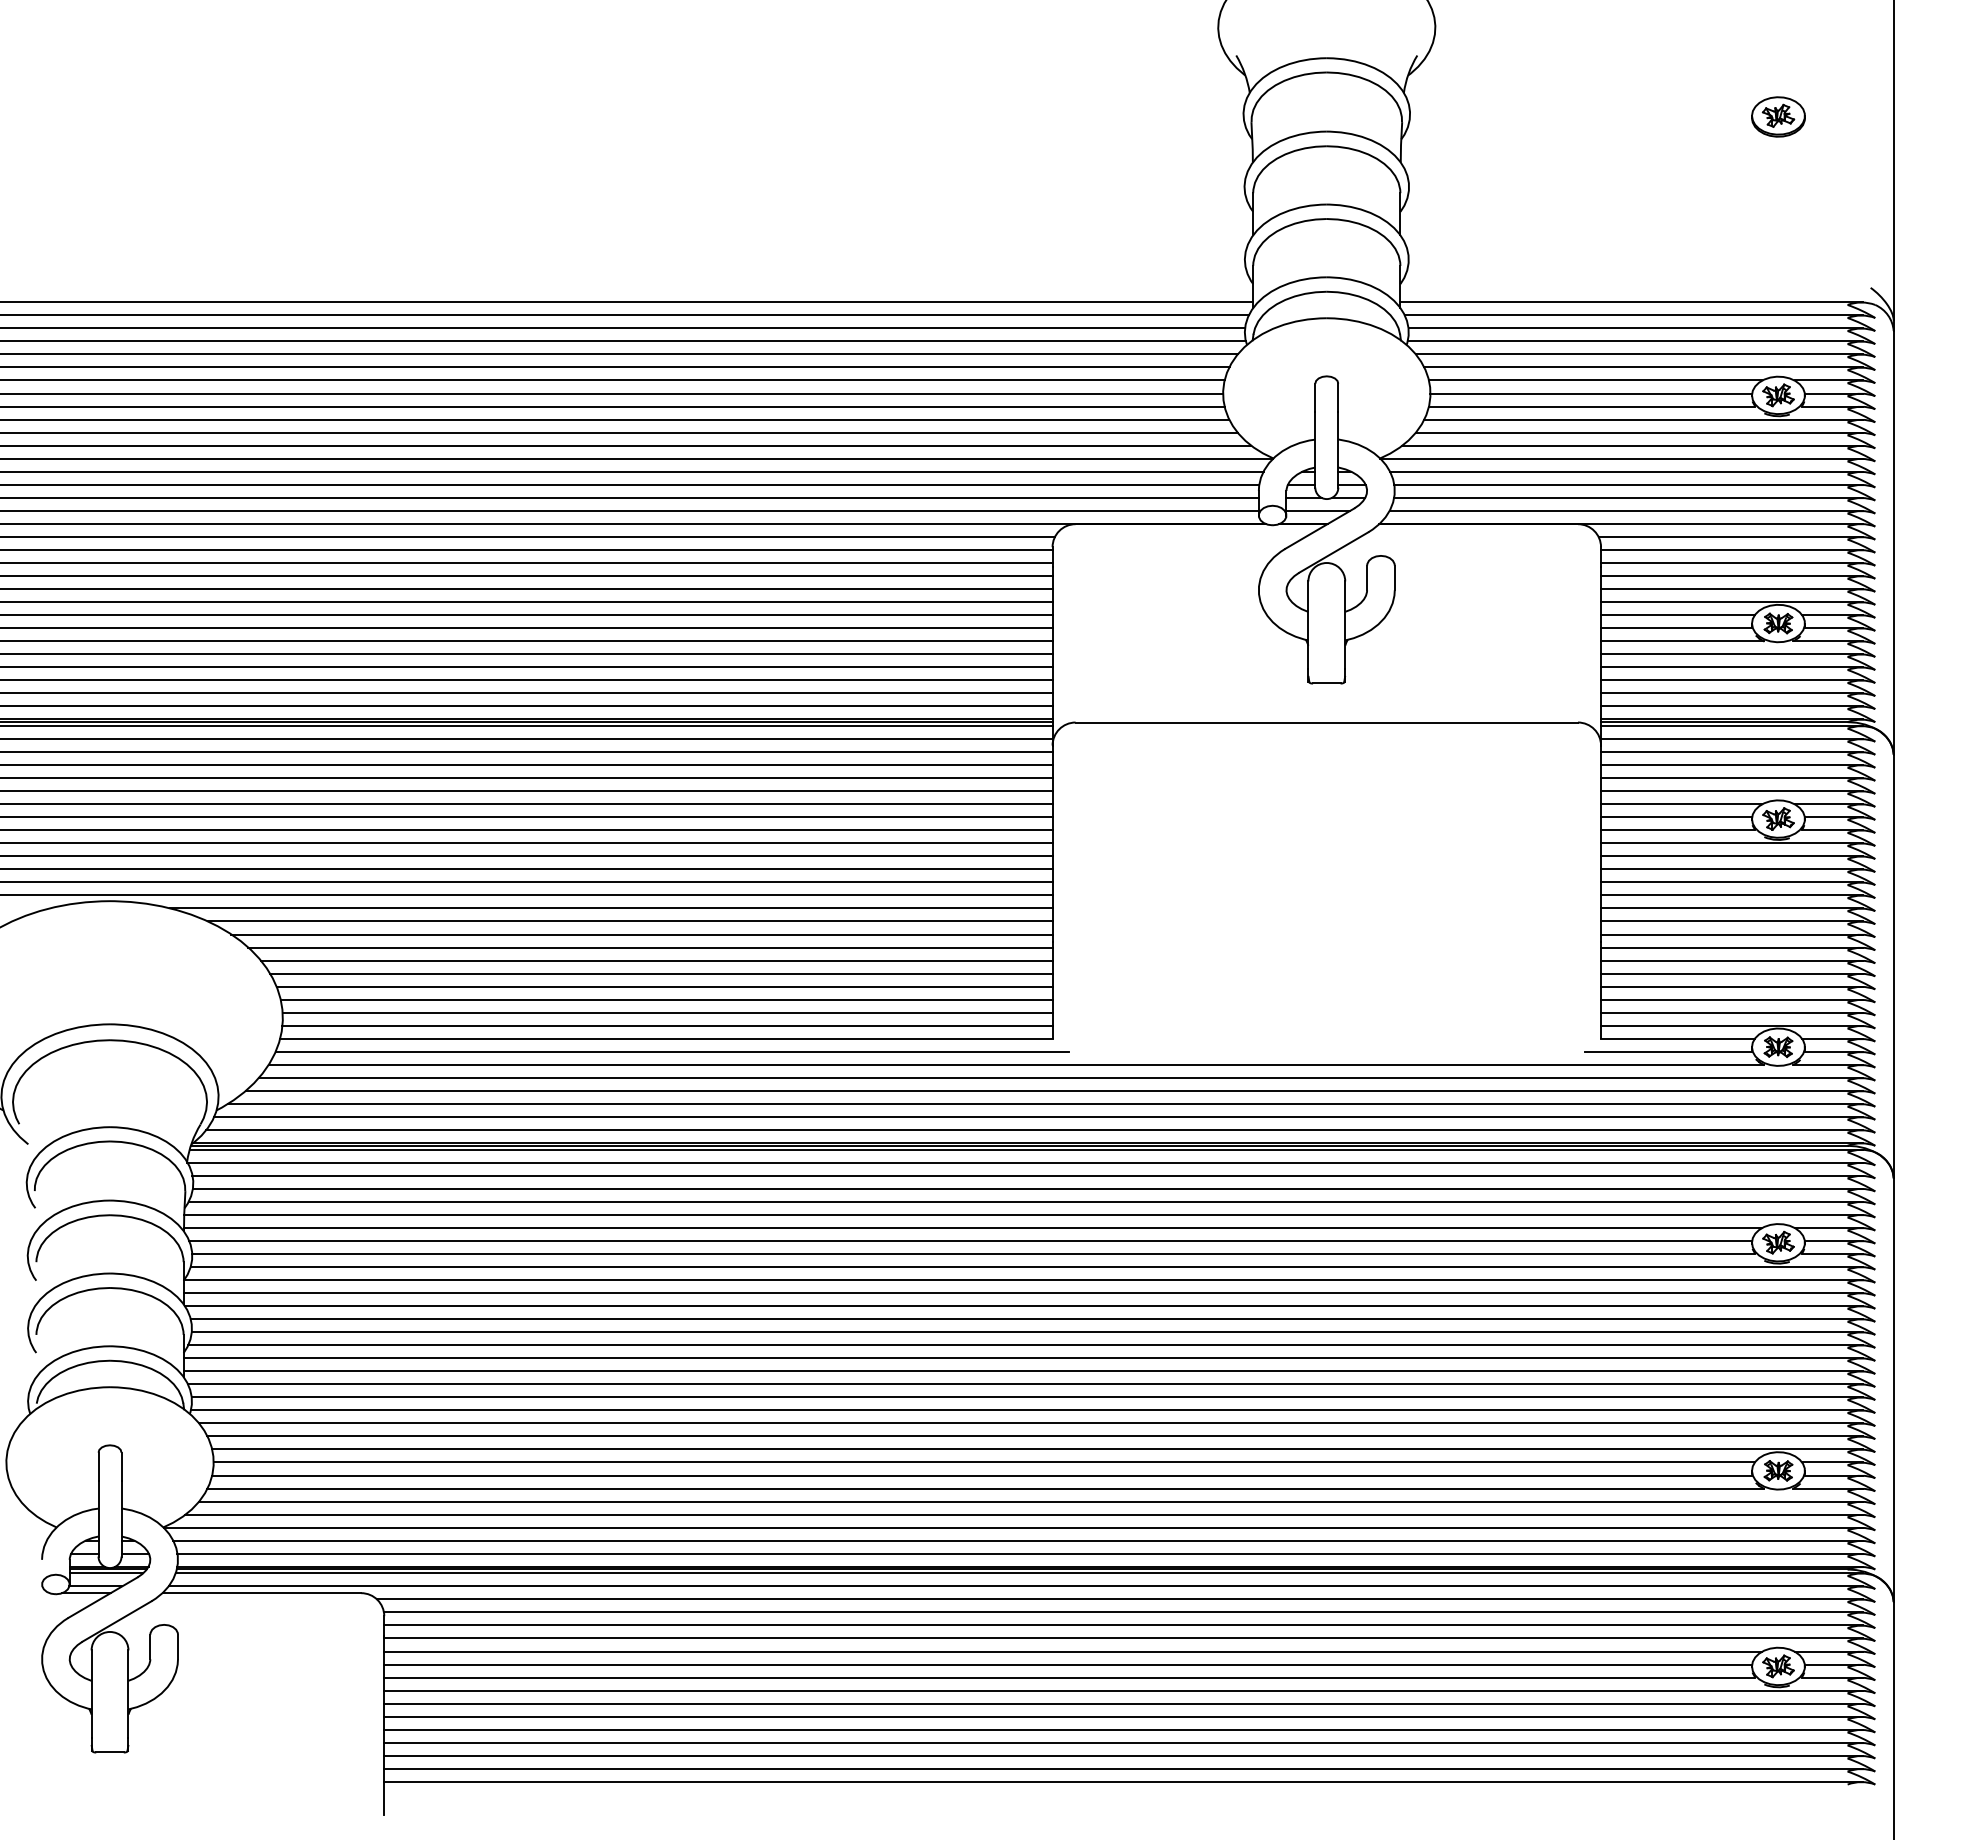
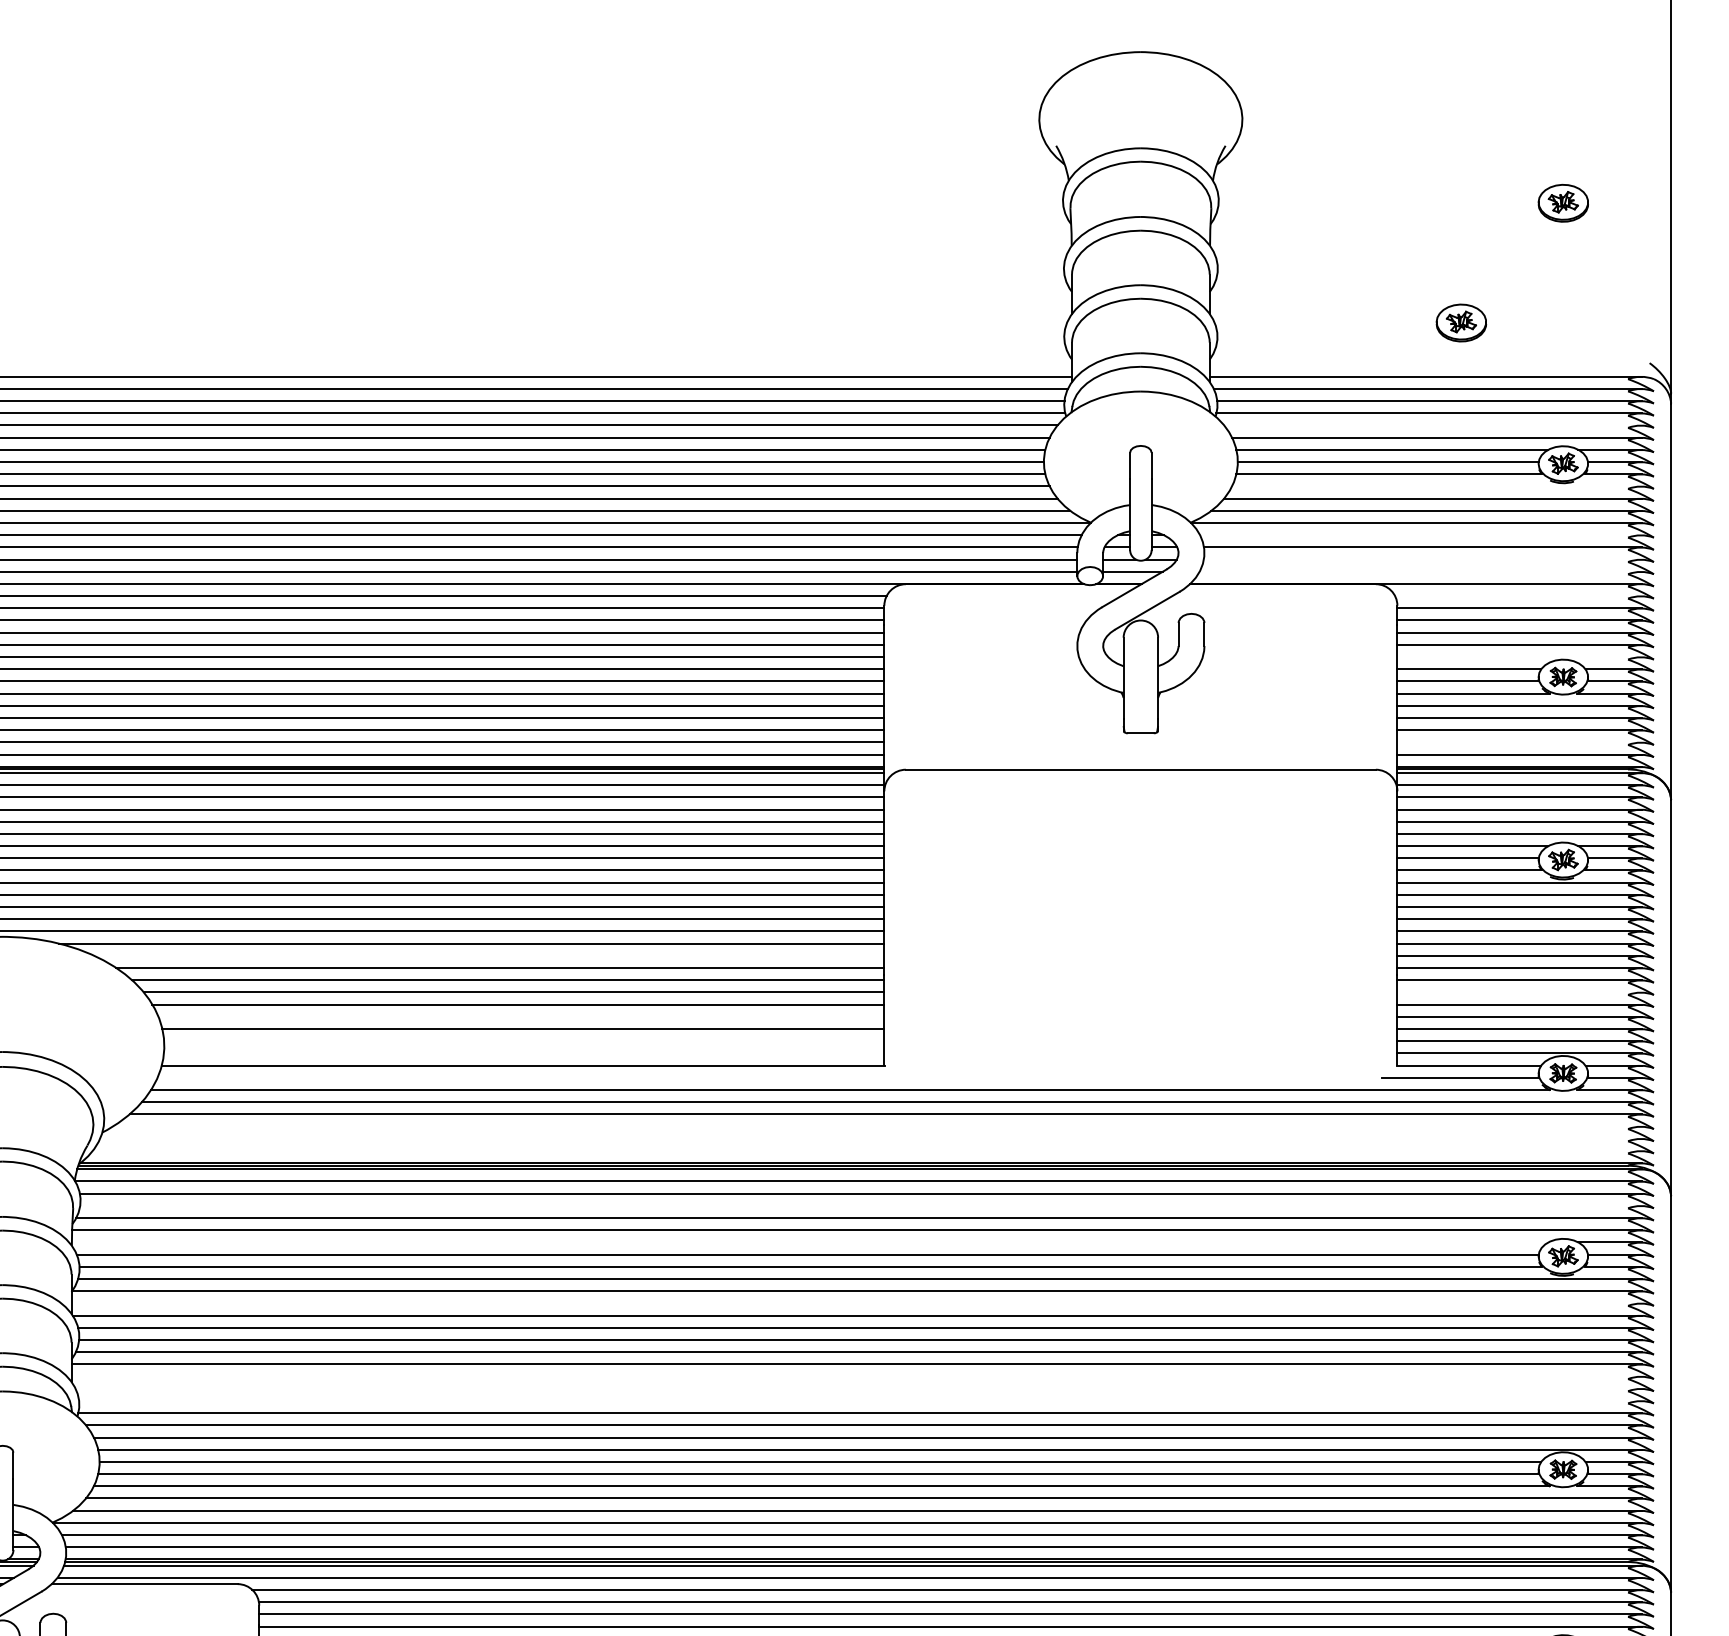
part: (1669, 244) -> (1461, 322), added
line: (1638, 354) -> (1432, 425), removed
line: (1643, 419) -> (1437, 486), removed
line: (1626, 471) -> (1421, 534), removed
line: (1628, 497) -> (1423, 559), removed
line: (1625, 510) -> (1420, 571), removed
line: (1730, 536) -> (1518, 595), removed
line: (1731, 602) -> (1519, 657), removed
line: (1731, 693) -> (1519, 742), removed
line: (629, 921) -> (488, 955), removed
line: (1731, 960) -> (1519, 992), removed
line: (664, 986) -> (521, 1016), removed
line: (667, 1012) -> (524, 1040), removed
line: (667, 1025) -> (524, 1053), removed
line: (671, 1051) -> (527, 1077), removed
line: (1044, 1103) -> (876, 1126), removed
line: (1038, 1117) -> (871, 1139), removed
line: (1034, 1130) -> (867, 1151), removed
line: (1027, 1188) -> (860, 1205), removed
line: (973, 1227) -> (810, 1242), removed
line: (1022, 1293) -> (856, 1303), removed
line: (1022, 1371) -> (856, 1376), removed
line: (1024, 1384) -> (858, 1388), removed
line: (1026, 1397) -> (859, 1401), removed

